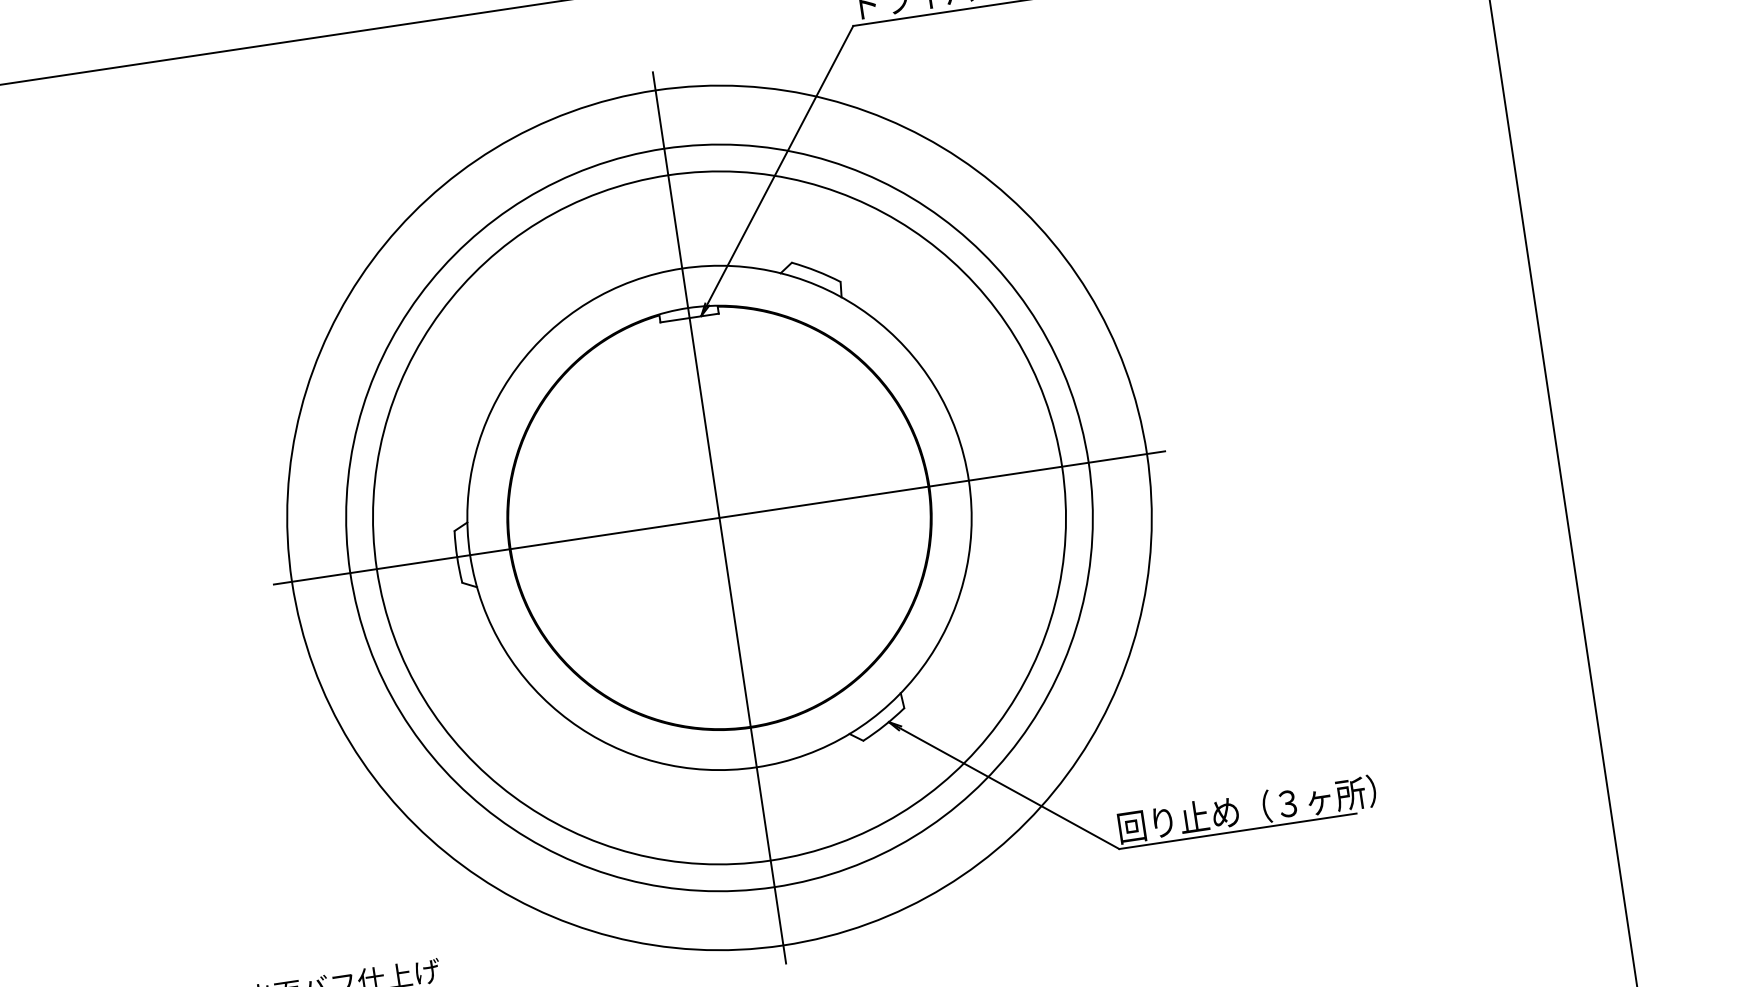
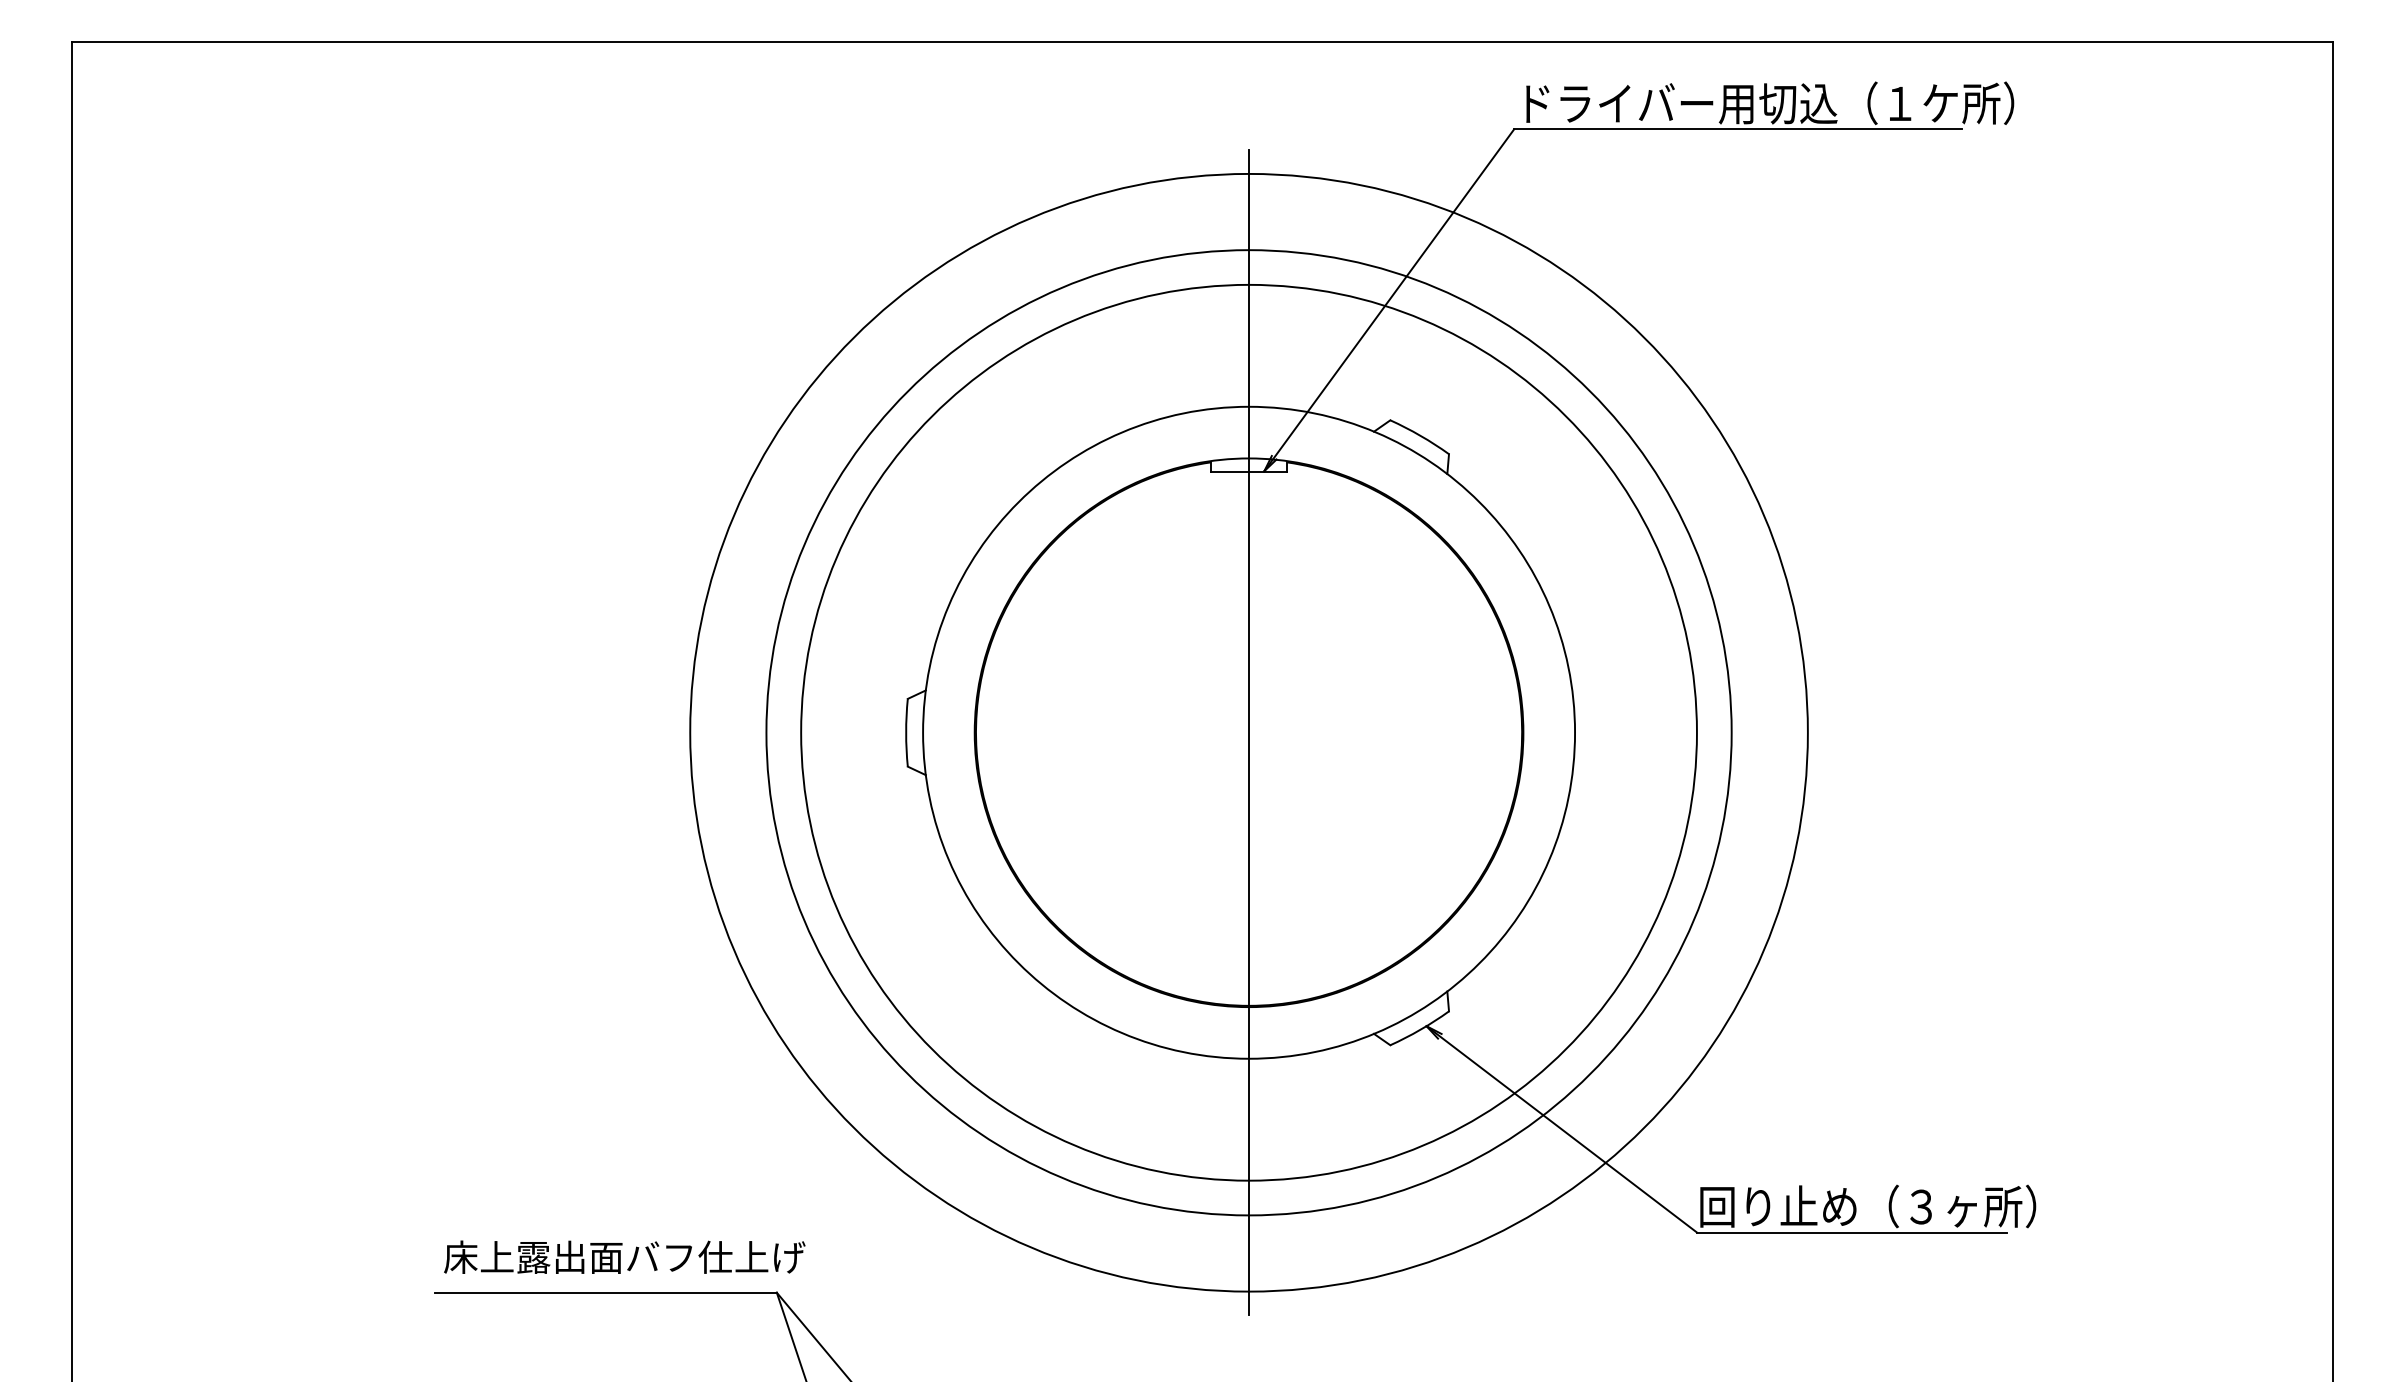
line: (719, 517) -> (1248, 732), removed

